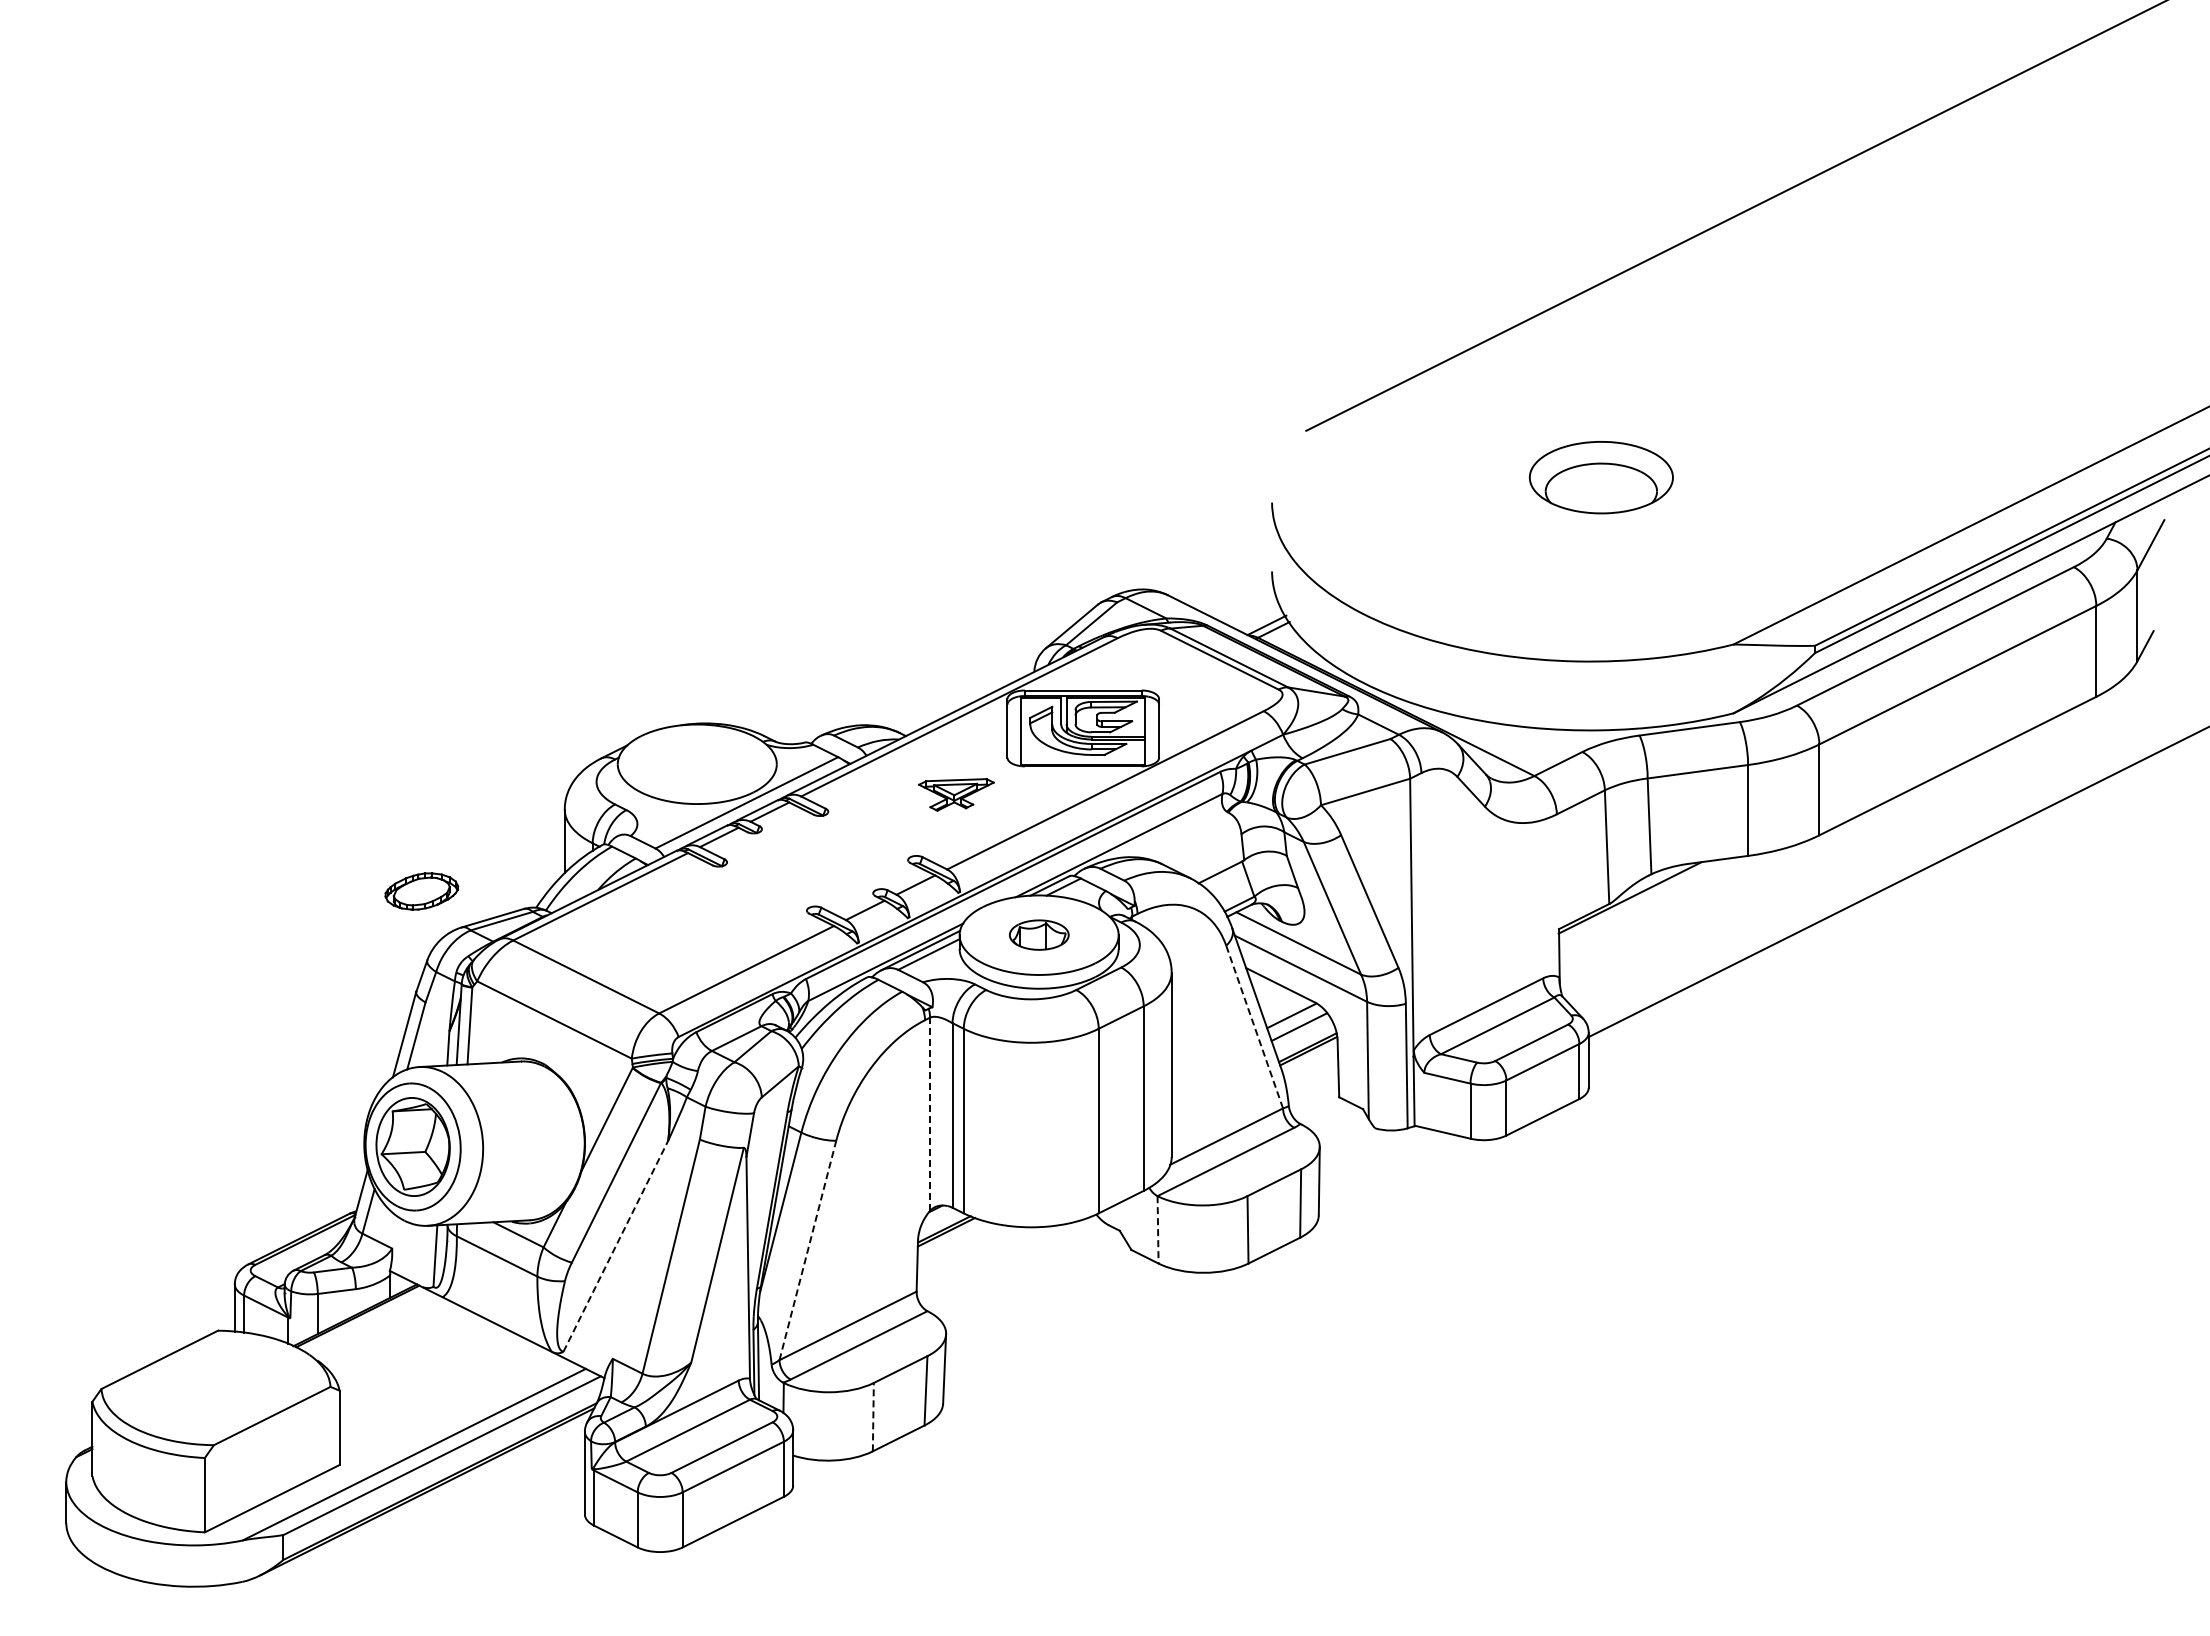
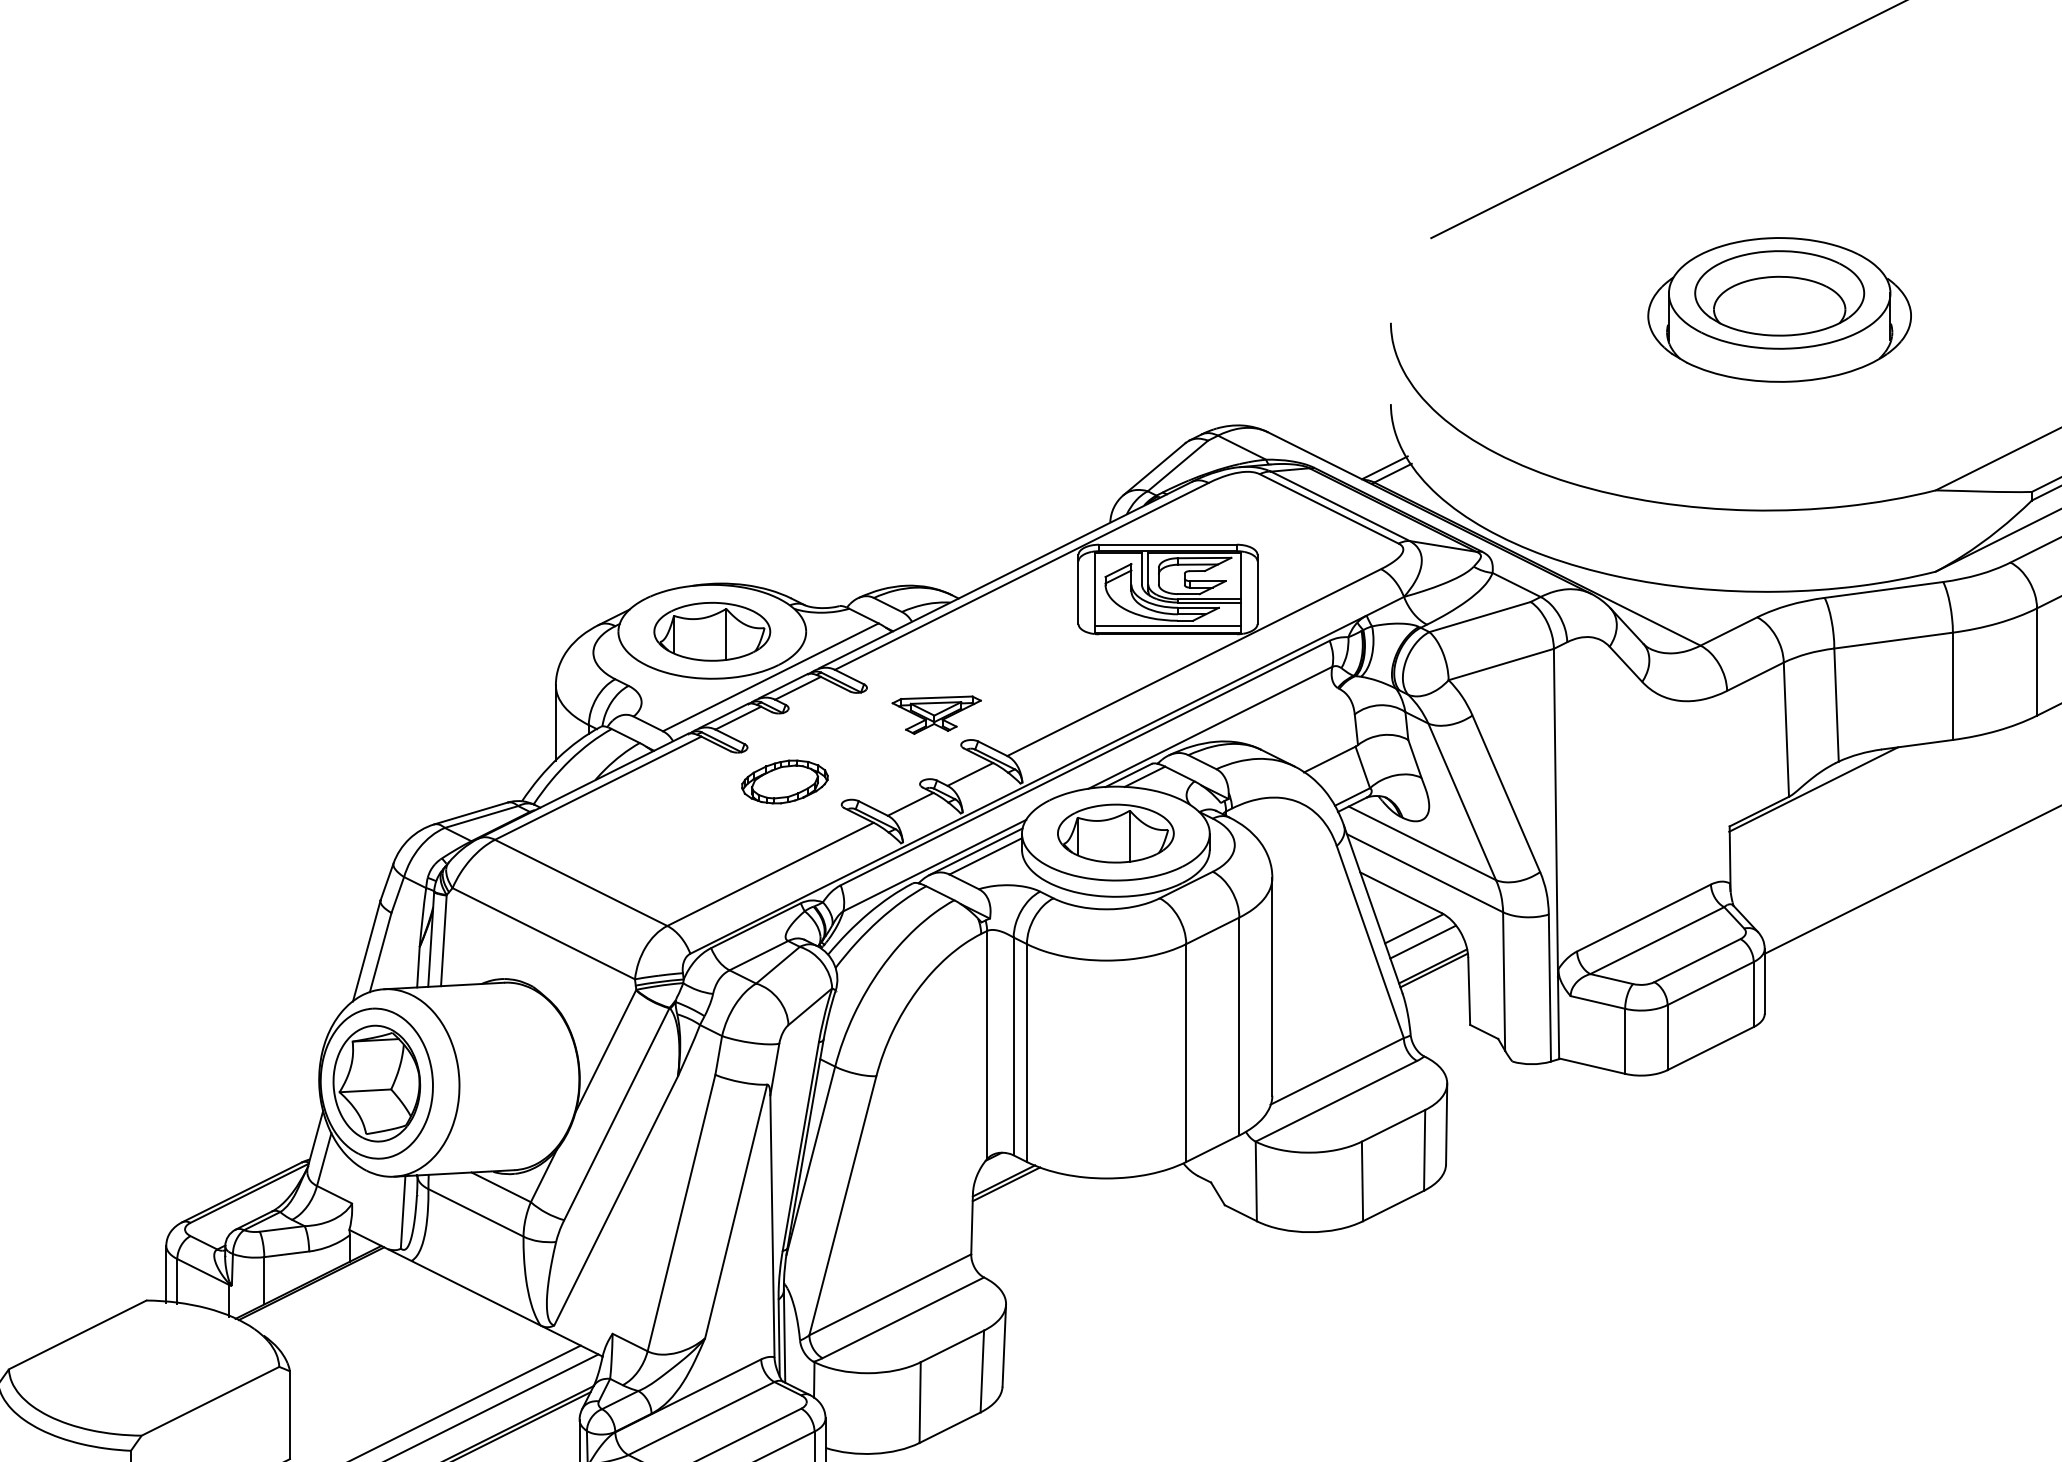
part: (1601, 491) -> (1779, 309), added
line: (1083, 759) -> (1168, 626), added
part: (697, 763) -> (712, 630), added
part: (956, 794) -> (936, 714), moved
part: (421, 891) -> (784, 782), moved
part: (1039, 934) -> (1116, 832), size x1.67
line: (1254, 1026) -> (1370, 941), dashed -> solid
line: (930, 1114) -> (987, 1045), dashed -> solid
line: (1158, 1229) -> (1256, 1181), dashed -> solid
line: (615, 1246) -> (615, 1201), dashed -> solid
line: (808, 1249) -> (843, 1204), dashed -> solid
line: (873, 1416) -> (920, 1401), dashed -> solid

